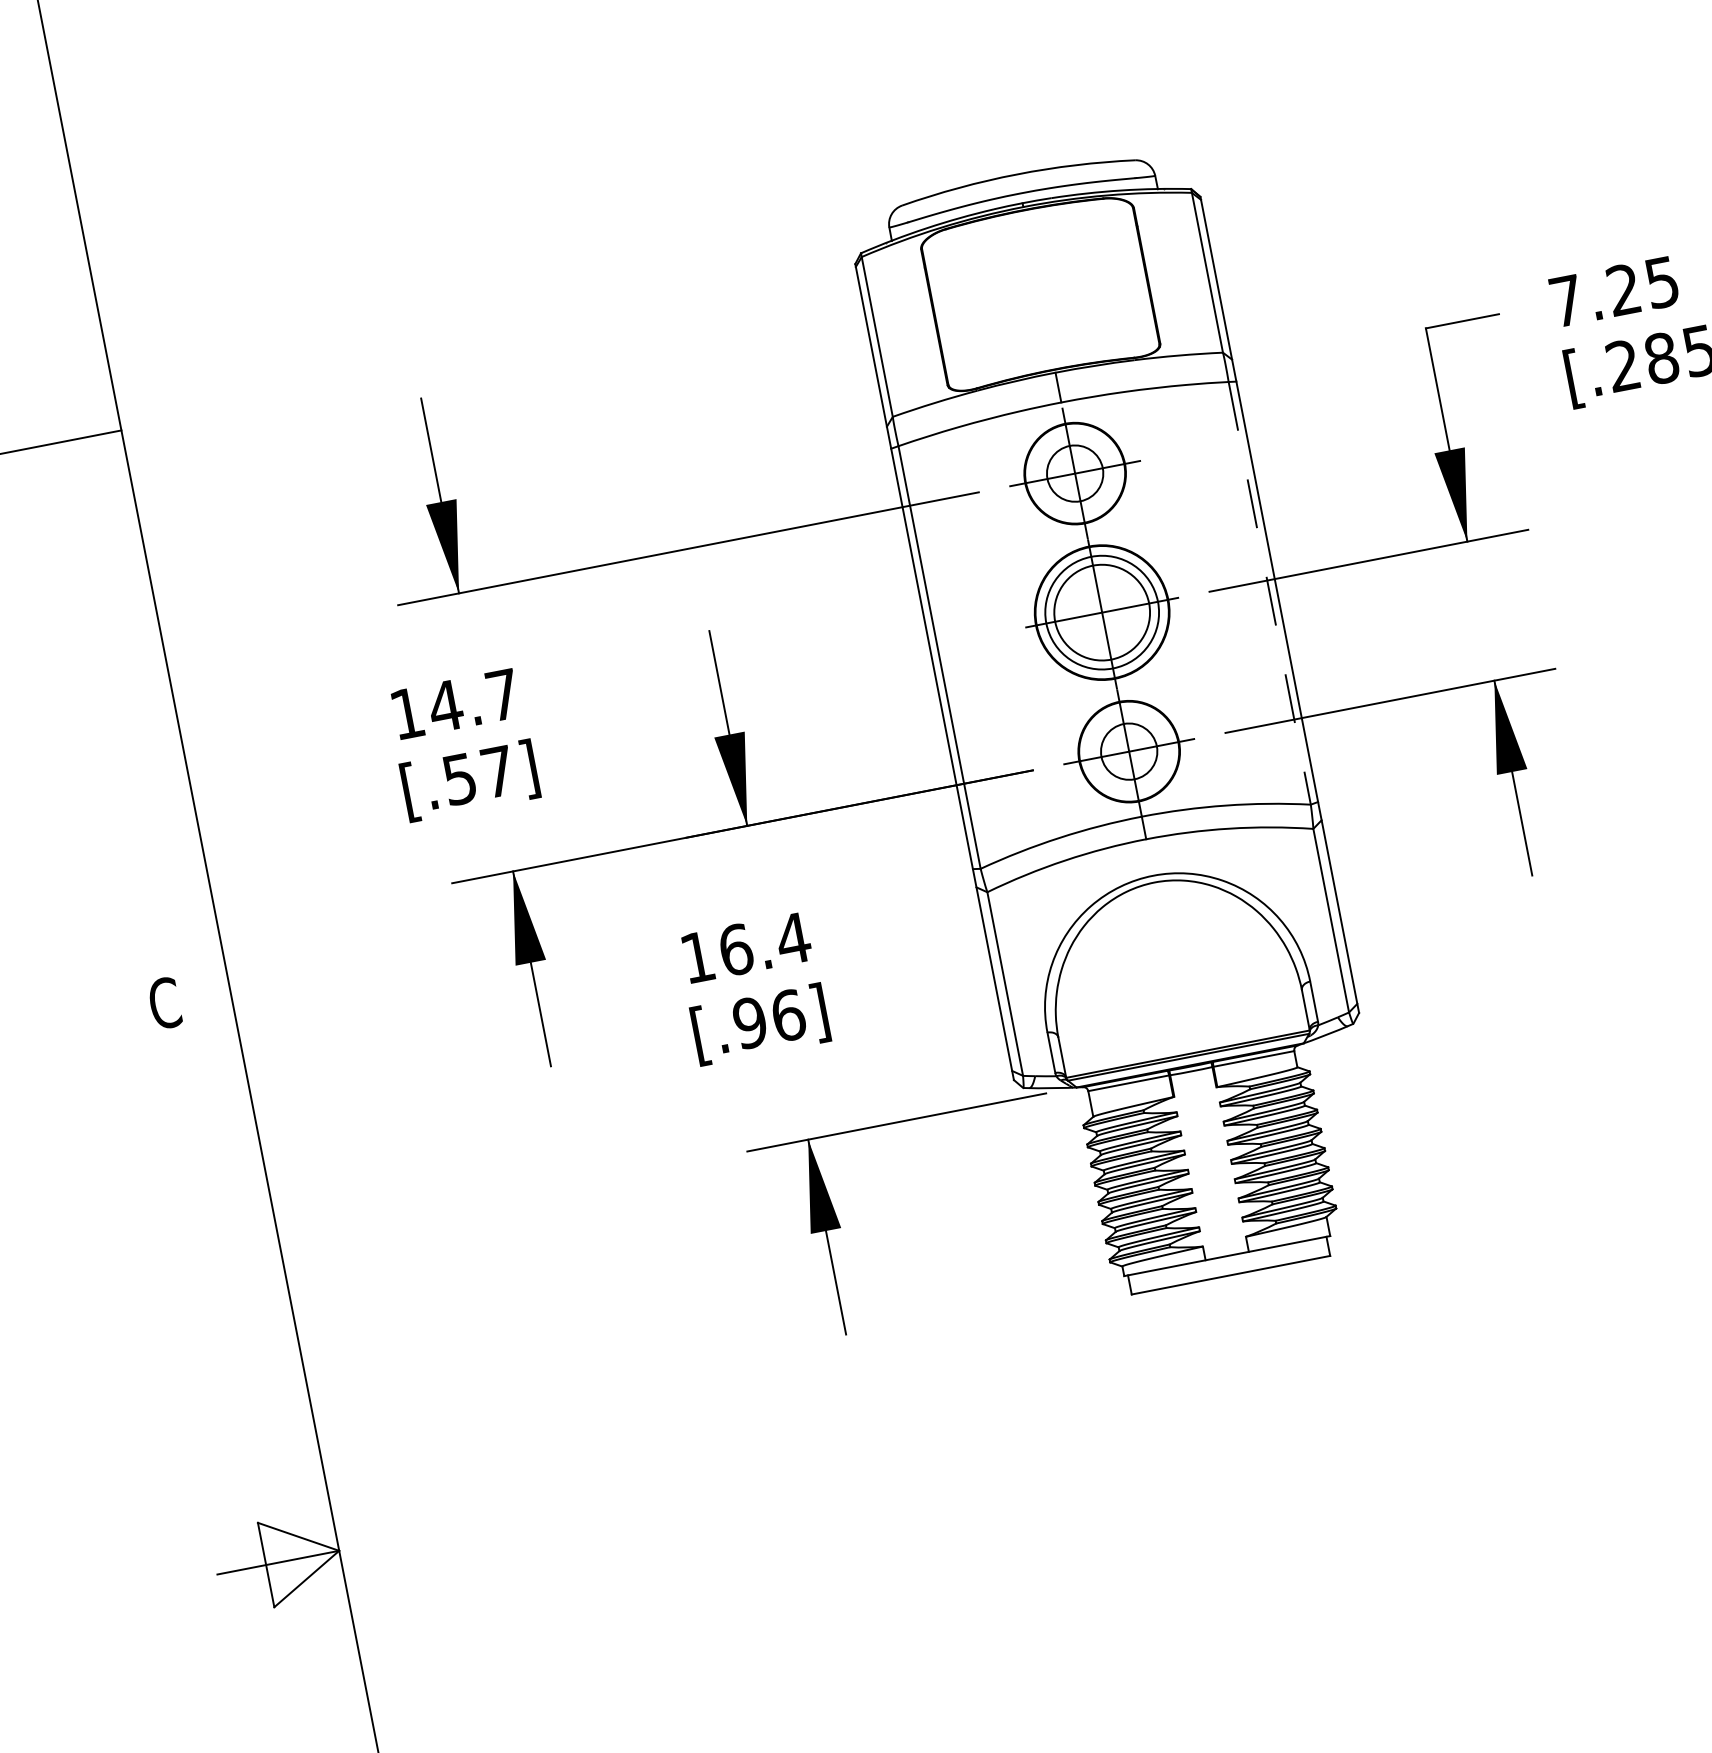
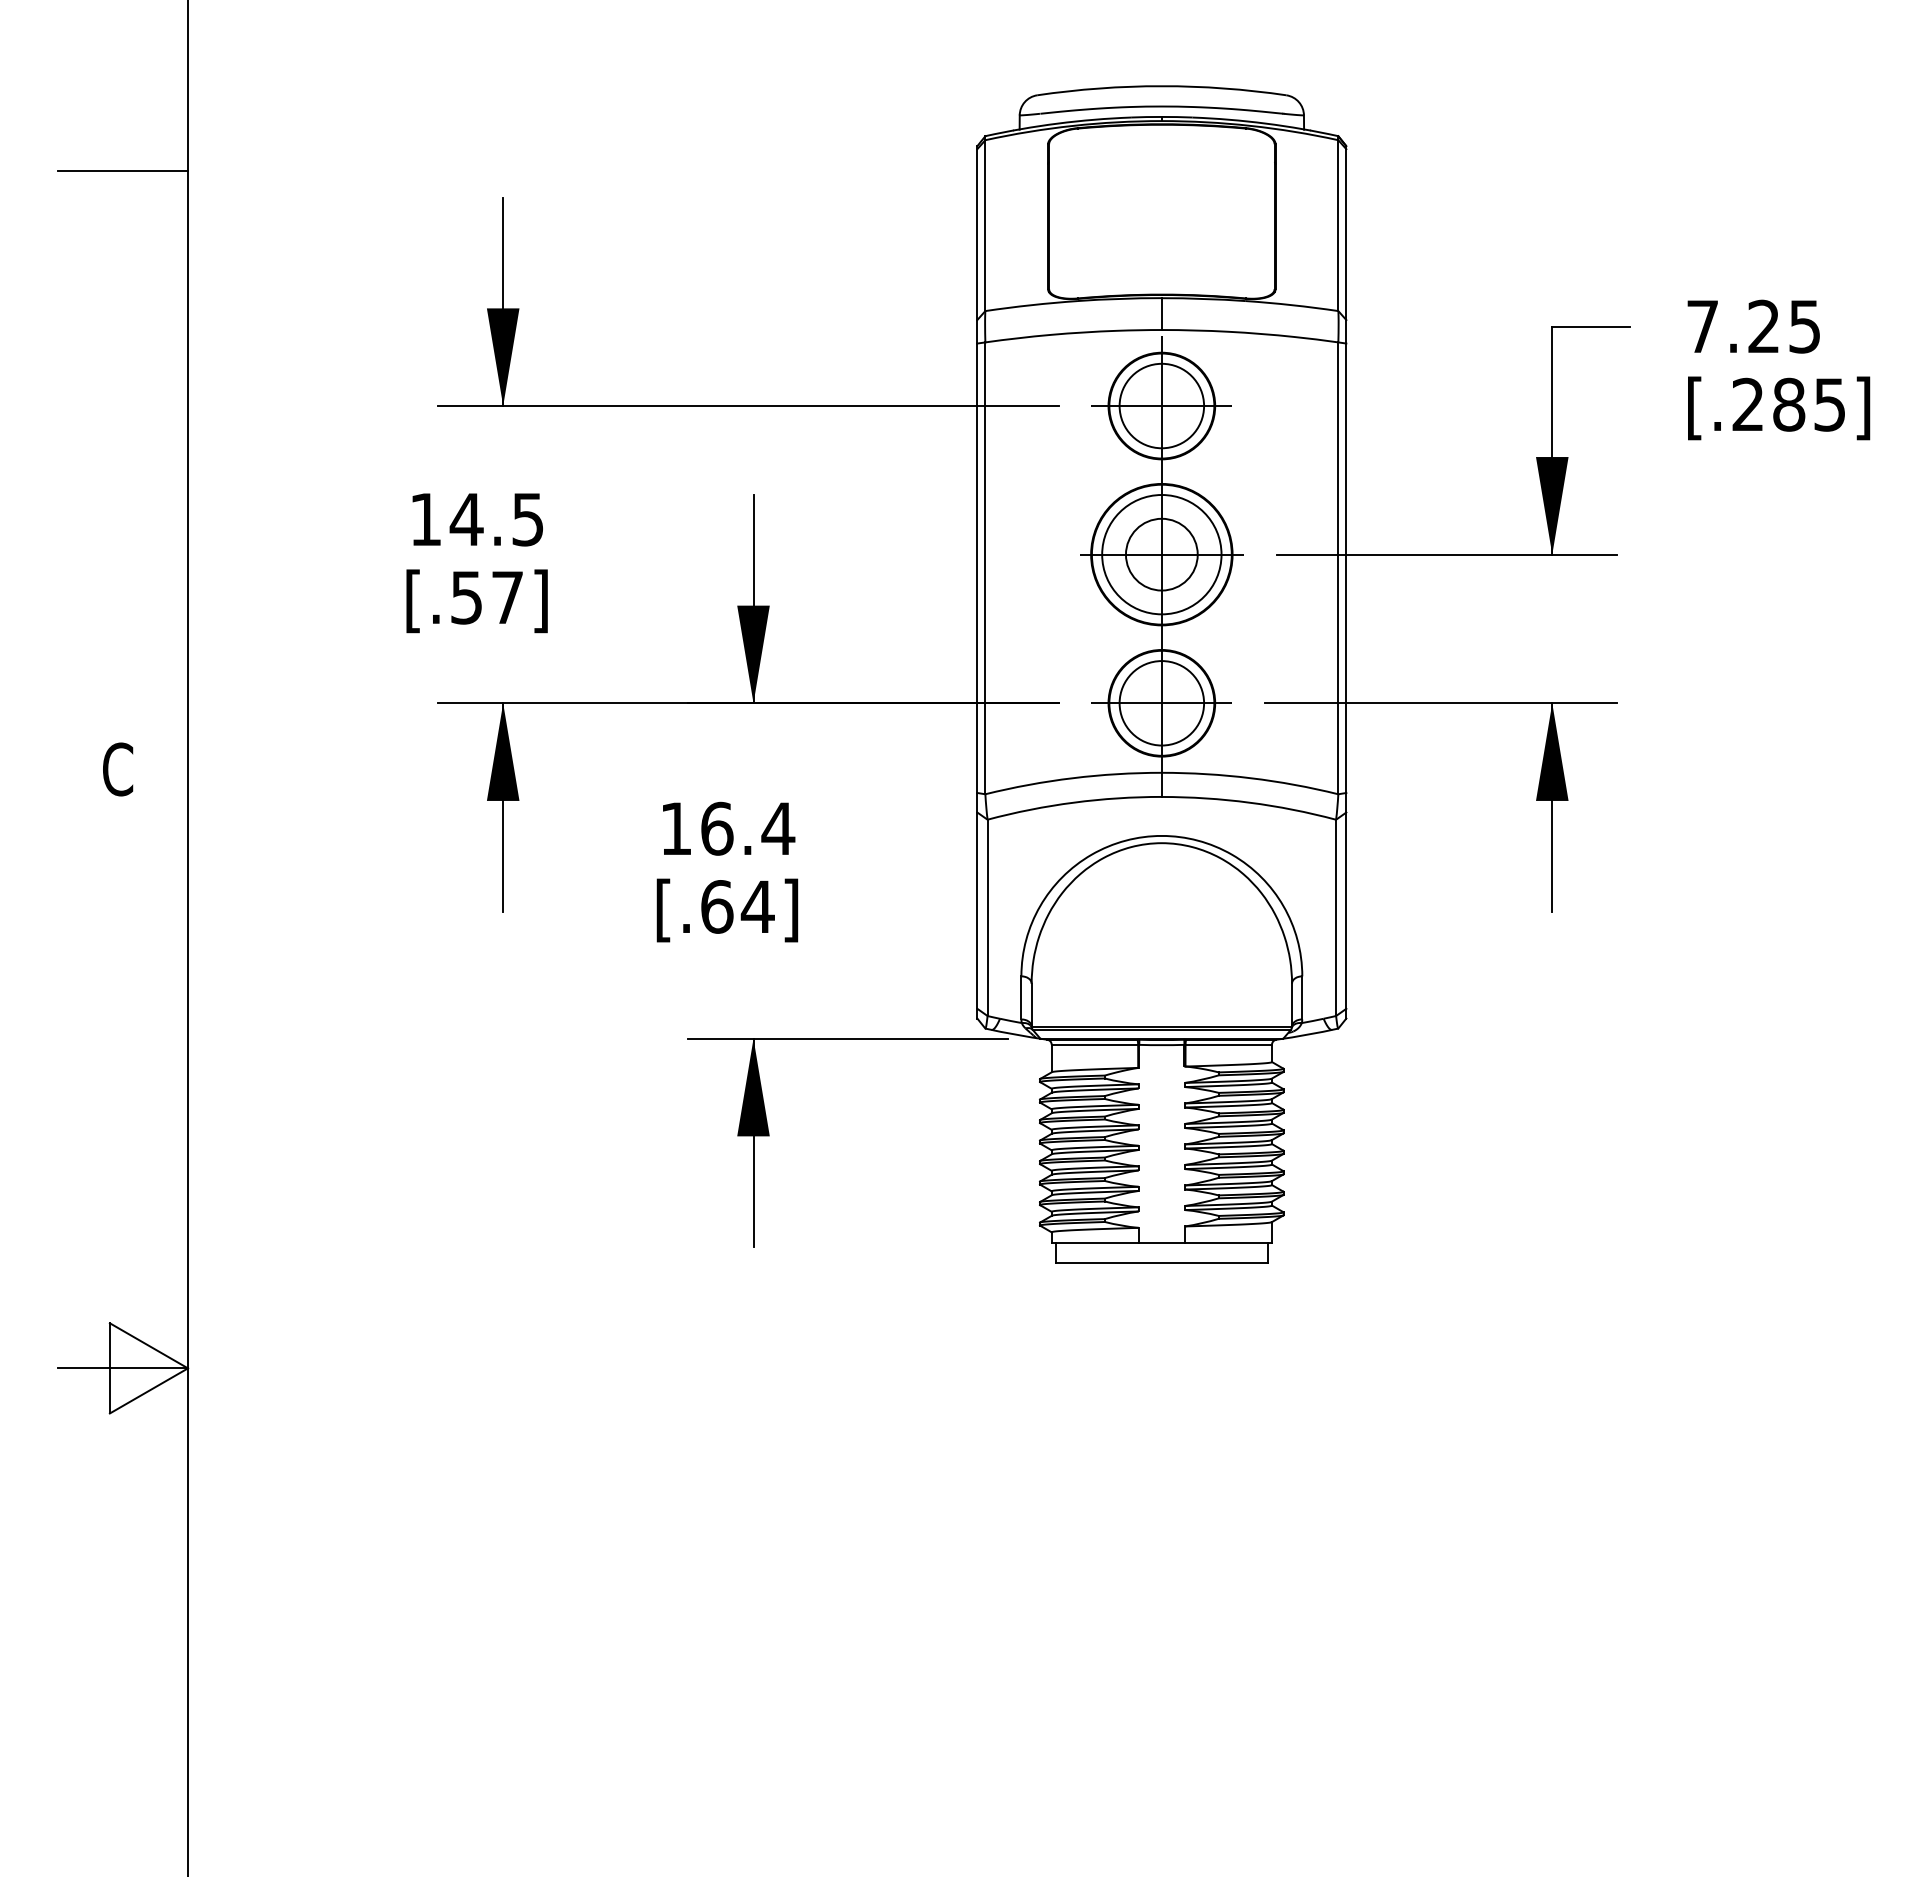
circle: (1074, 473) -> (1161, 405), size x1.43
line: (1269, 593) -> (1338, 568), dashed -> solid
circle: (1101, 612) -> (1161, 554), size x0.71
text: (502, 695) -> (527, 519), 14.7 -> 14.5
circle: (1128, 751) -> (1161, 703), size x1.43
text: (769, 1018) -> (737, 906), [.96] -> [.64]

